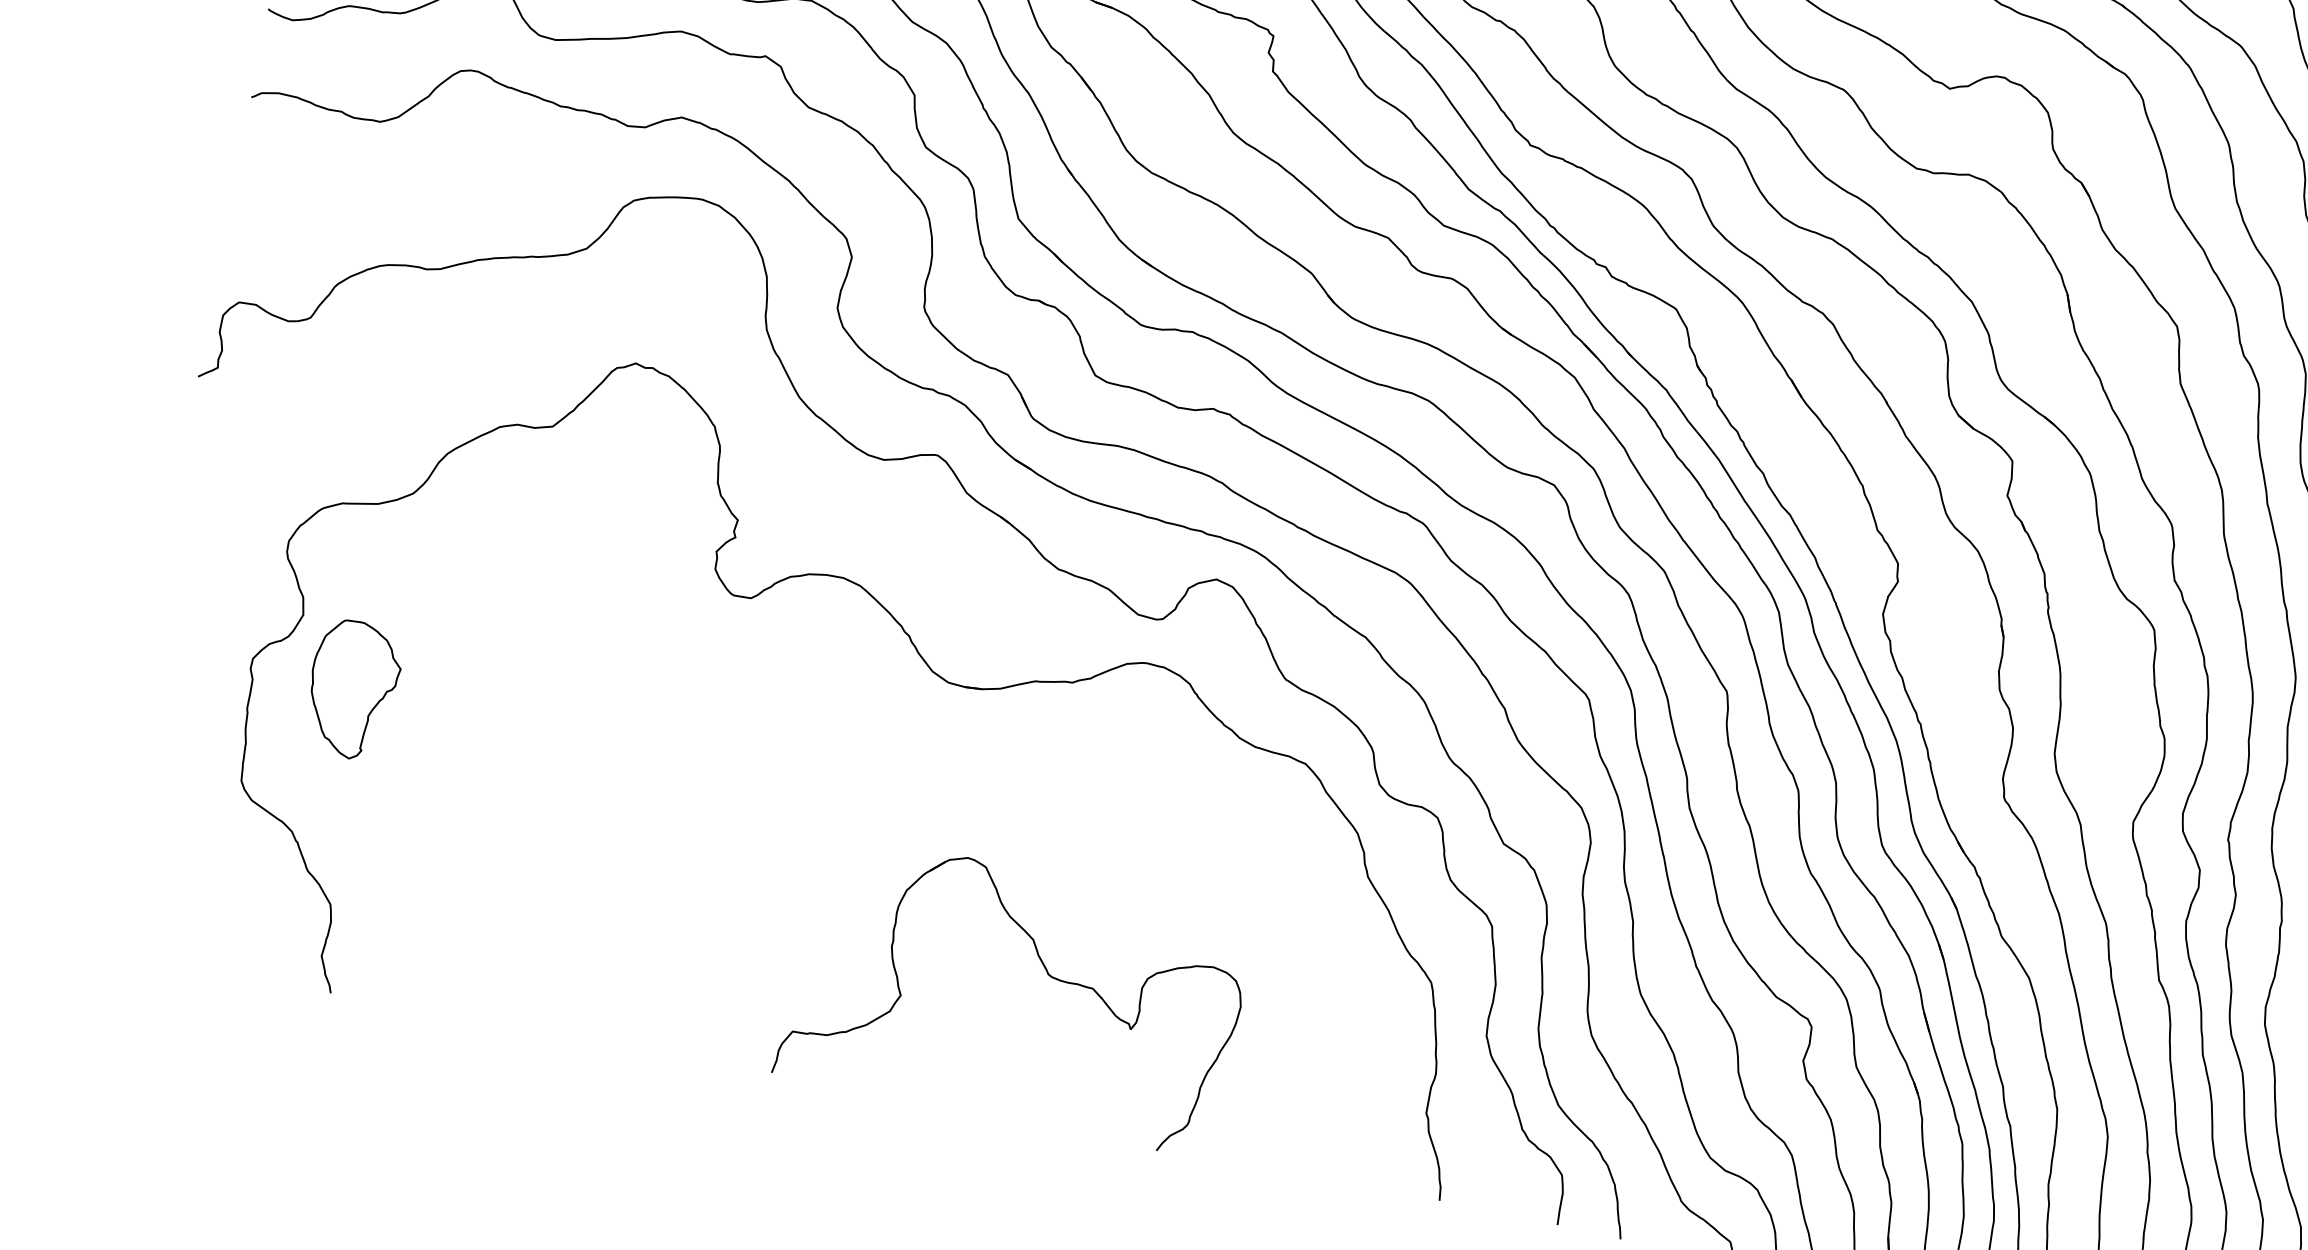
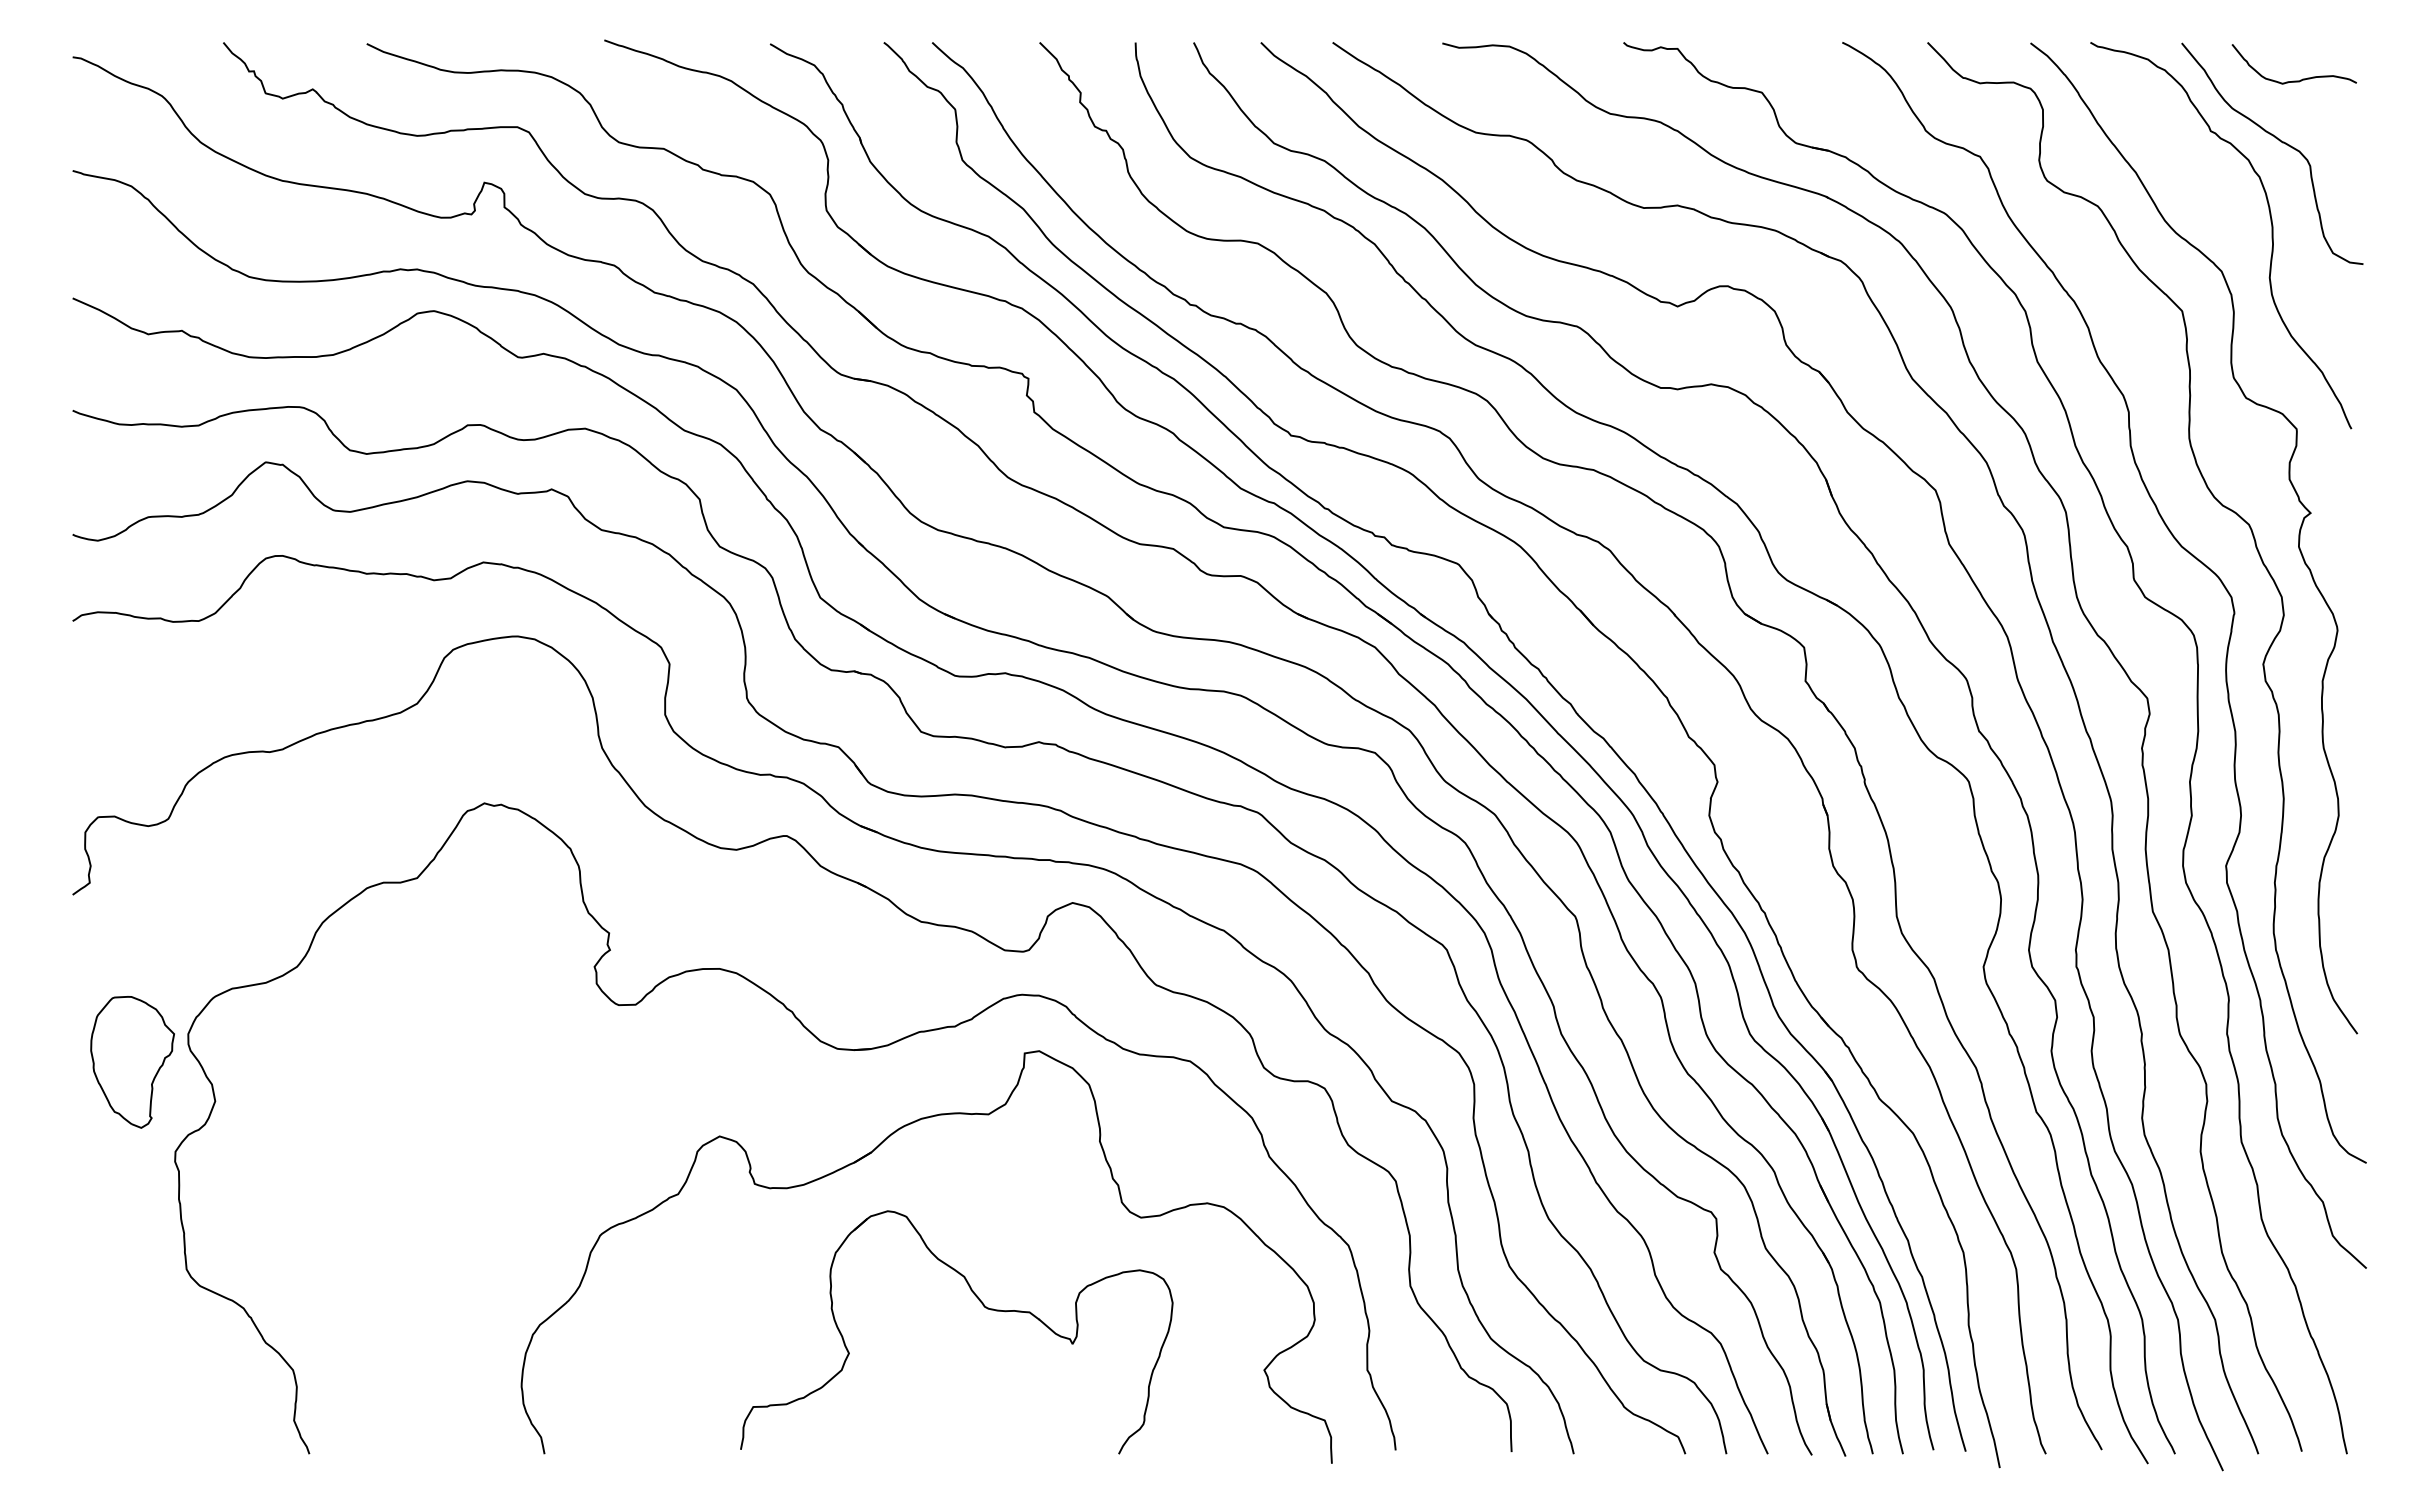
part: (352, 690) -> (132, 1062), moved
part: (955, 798) -> (865, 1157), added

